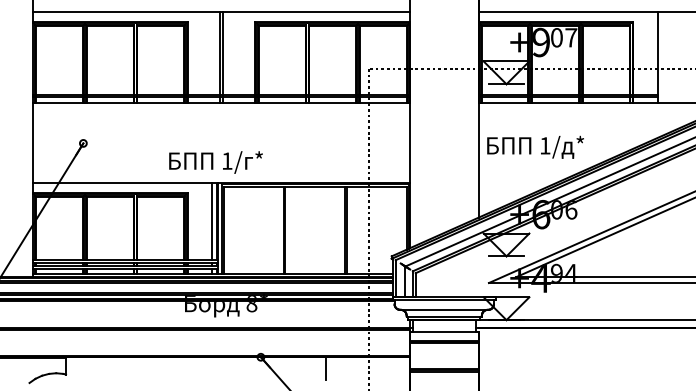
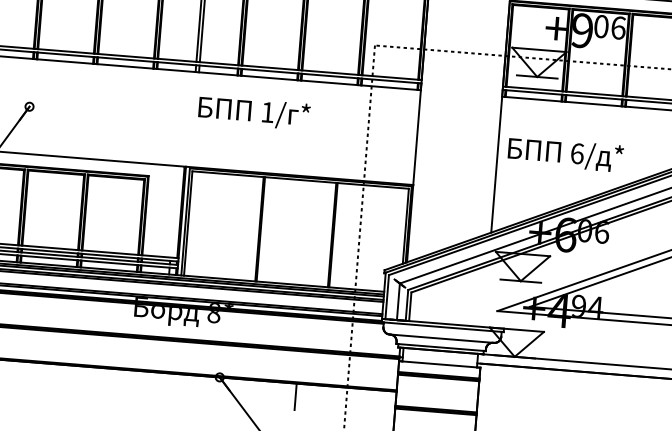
text: (571, 37) -> (618, 27), 07 -> 06
text: (545, 145) -> (577, 153), 1/ -> 6/
text: (215, 162) -> (253, 112), moved
line: (211, 221) -> (174, 211), removed

